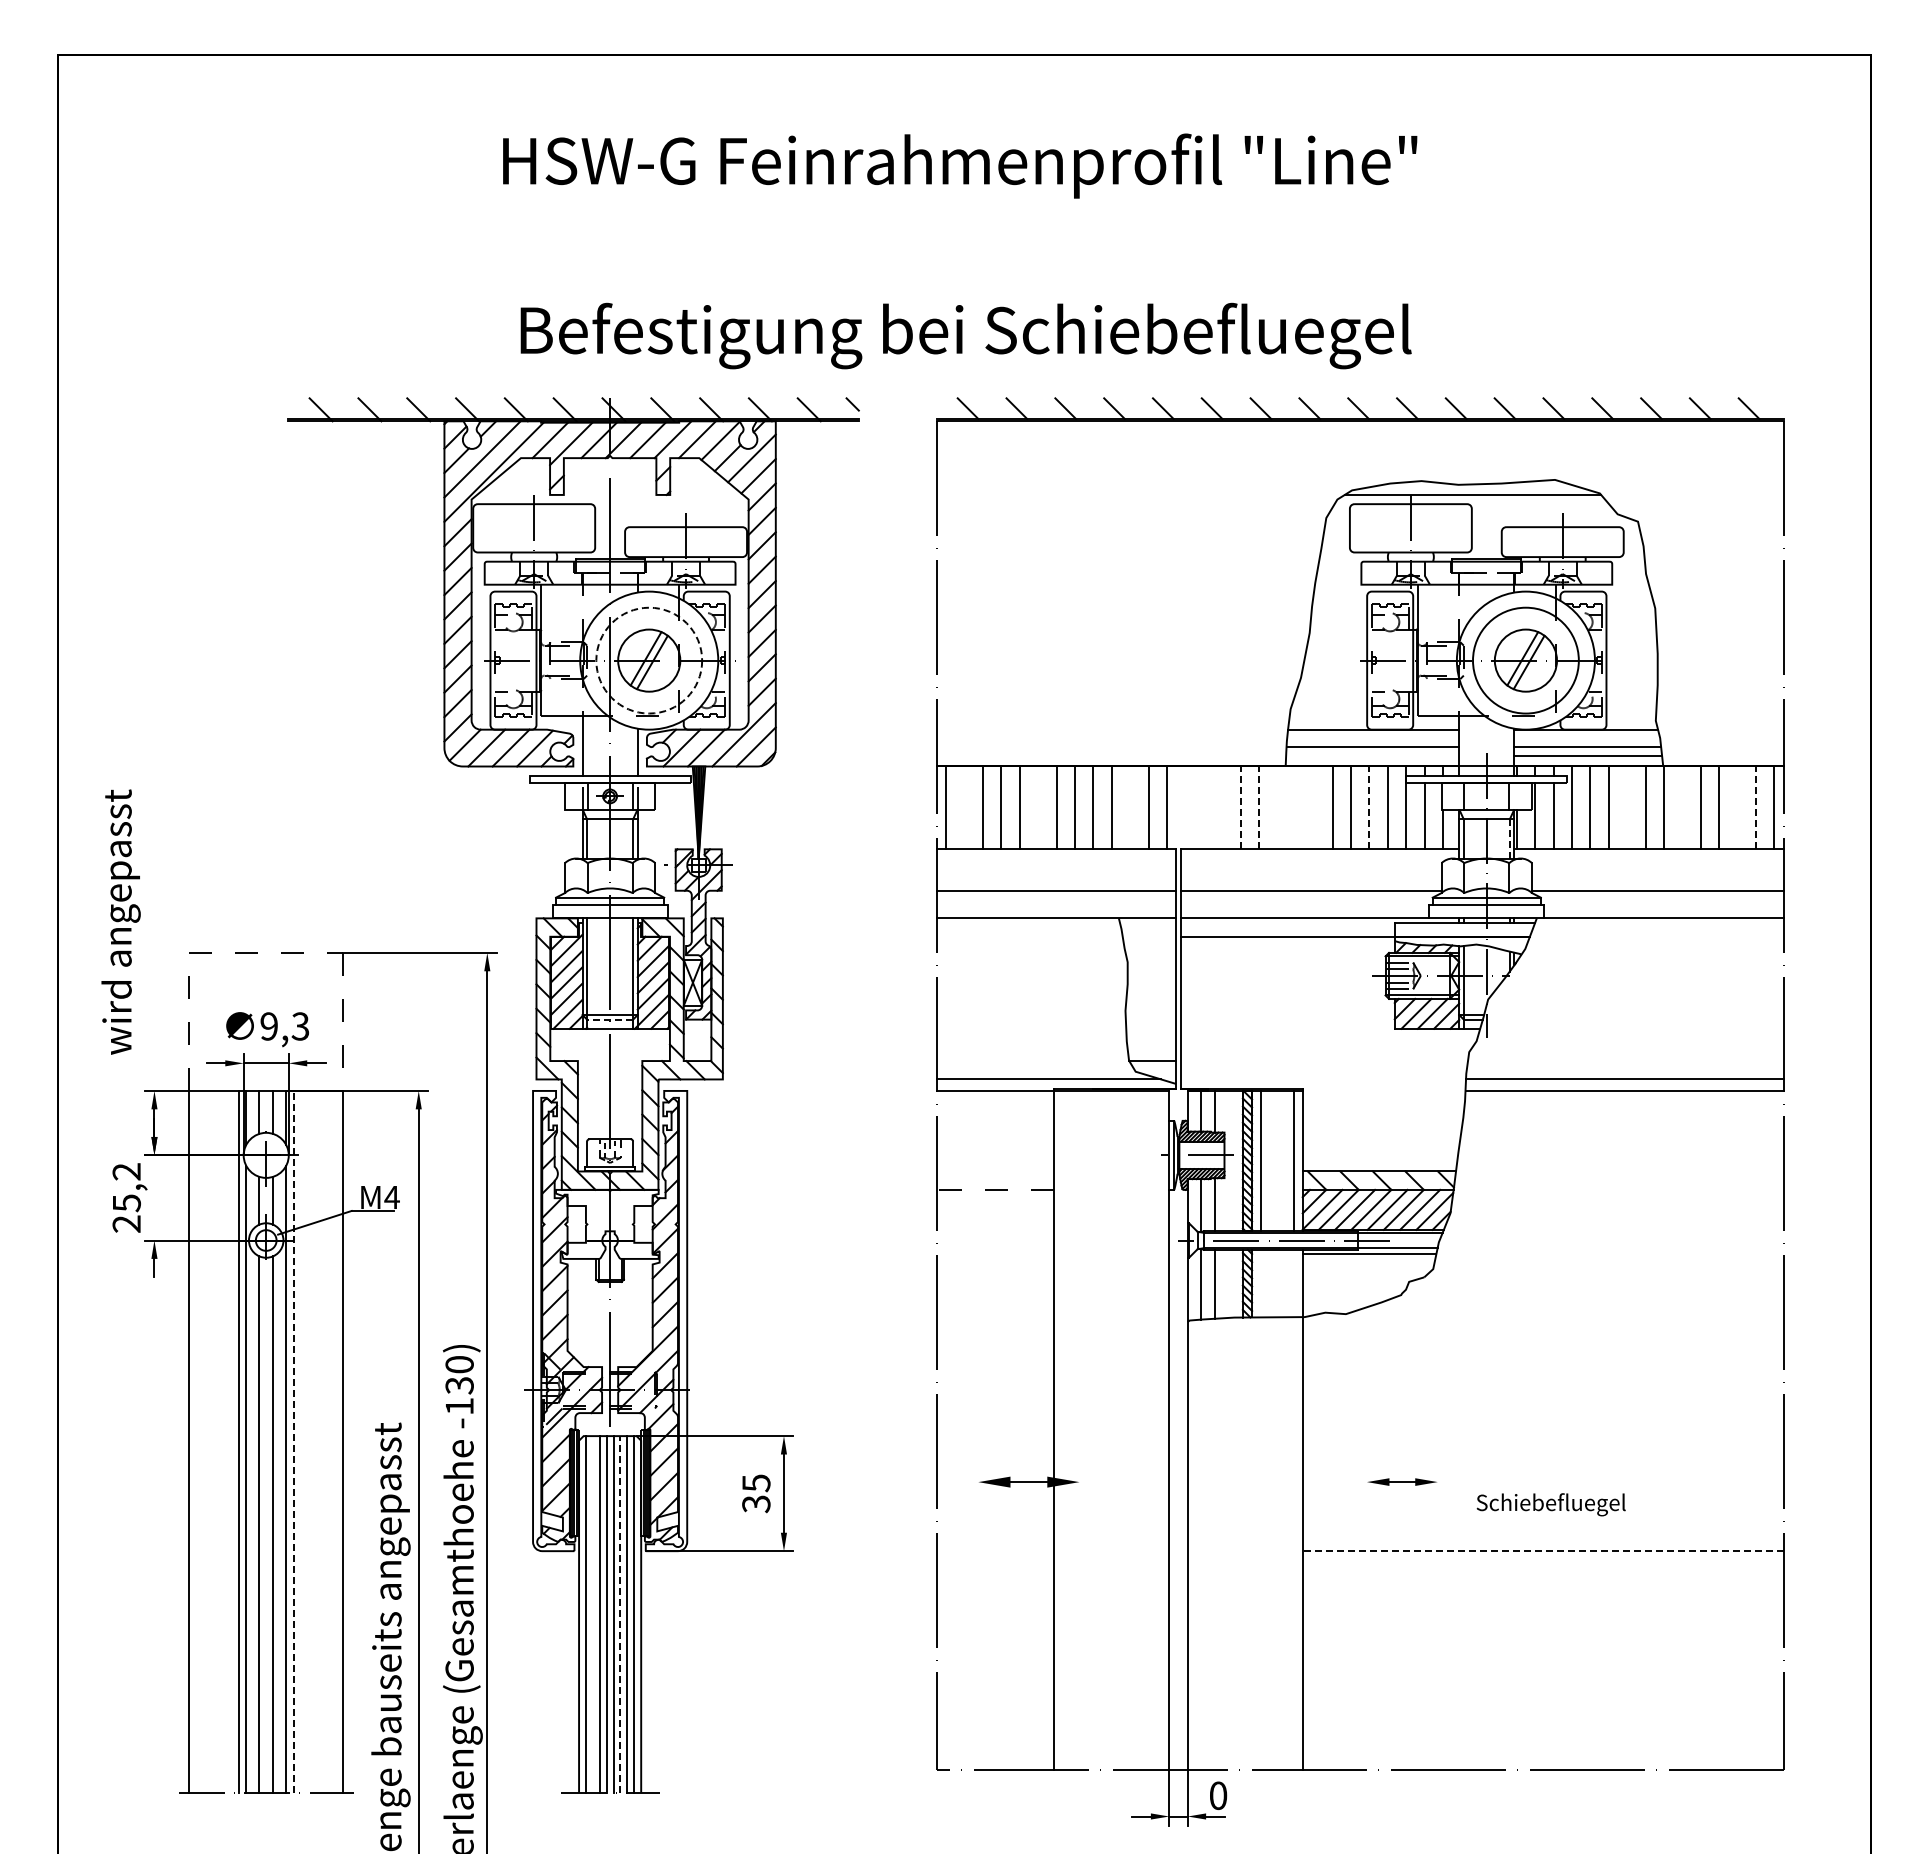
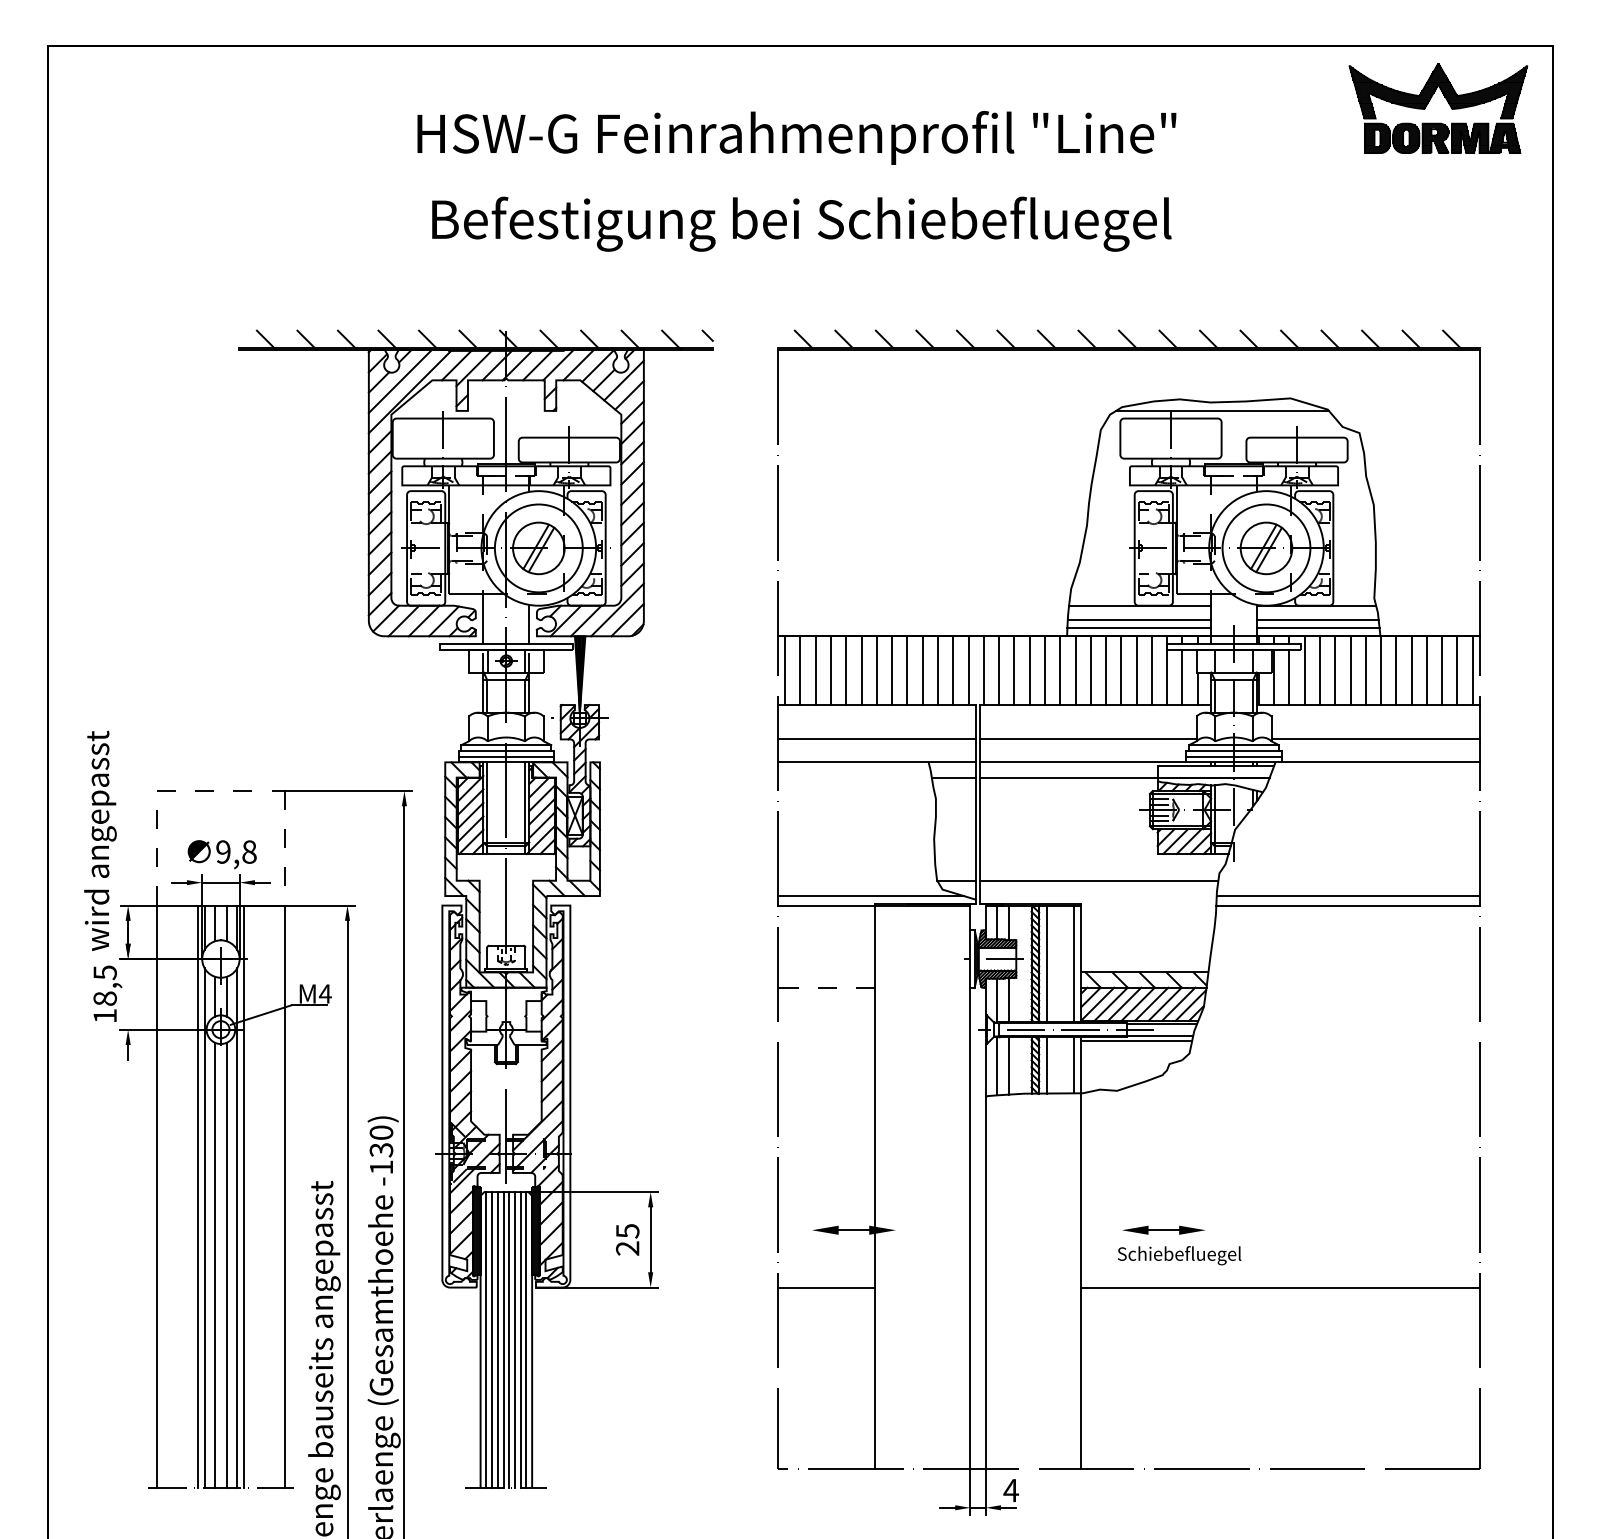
part: (1722, 122) -> (1429, 101), added
text: (965, 335) -> (801, 223), moved
circle: (649, 660) -> (539, 548), dashed -> solid
line: (1372, 756) -> (1139, 627), added
line: (964, 807) -> (800, 670), added
line: (1038, 807) -> (861, 670), added
line: (1130, 807) -> (938, 670), added
line: (1185, 807) -> (983, 670), added
line: (1203, 807) -> (998, 670), added
line: (1222, 807) -> (1014, 670), added
line: (1240, 807) -> (1029, 670), dashed -> solid
line: (1259, 807) -> (1045, 670), dashed -> solid
line: (1277, 807) -> (1060, 670), added
line: (1295, 807) -> (1075, 670), added
line: (1314, 807) -> (1091, 670), added
line: (1369, 807) -> (1136, 670), dashed -> solid
line: (1627, 807) -> (1350, 670), added
line: (1682, 807) -> (1396, 670), added
line: (1737, 807) -> (1442, 670), added
line: (1756, 807) -> (1457, 670), dashed -> solid
line: (1509, 838) -> (1252, 696), dashed -> solid
line: (609, 911) -> (505, 756), added
line: (1486, 911) -> (1233, 756), added
text: (120, 921) -> (99, 840), moved
line: (1149, 936) -> (954, 777), added
line: (609, 1019) -> (505, 846), dashed -> solid
text: (300, 1026) -> (249, 852), 9,3 -> 9,8
line: (1324, 1061) -> (1099, 881), added
text: (126, 1197) -> (104, 994), 25,2 -> 18,5
line: (1261, 1283) -> (1047, 1065), added
line: (1293, 1283) -> (1073, 1065), added
line: (293, 1441) -> (243, 1196), dashed -> solid
part: (1402, 1481) -> (1164, 1229), size x1.43
text: (756, 1504) -> (627, 1248), 35 -> 25
text: (1550, 1504) -> (1178, 1255), moved
line: (995, 1551) -> (826, 1287), added
line: (1542, 1551) -> (1280, 1287), dashed -> solid
line: (620, 1613) -> (514, 1339), dashed -> solid
line: (592, 1614) -> (491, 1340), added
text: (1217, 1795) -> (1010, 1490), 0 -> 4

